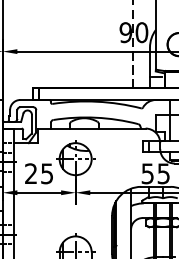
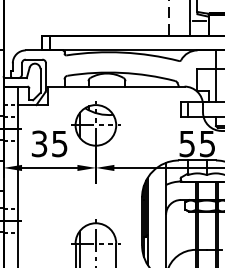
text: (31, 173) -> (39, 143), 25 -> 35

